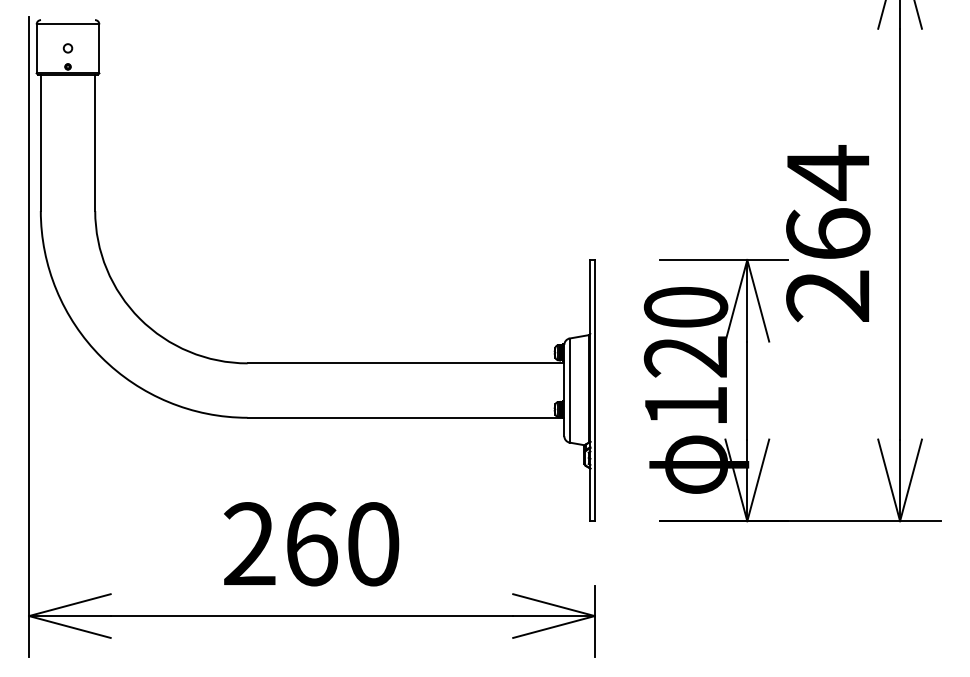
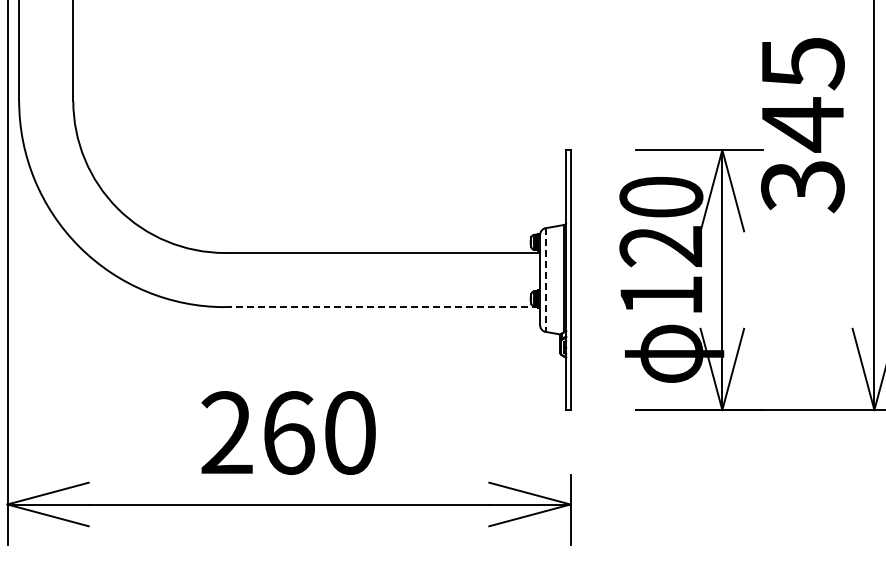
text: (828, 234) -> (803, 124), 264 -> 345
line: (569, 391) -> (545, 280), solid -> dashed
line: (404, 417) -> (381, 306), solid -> dashed

